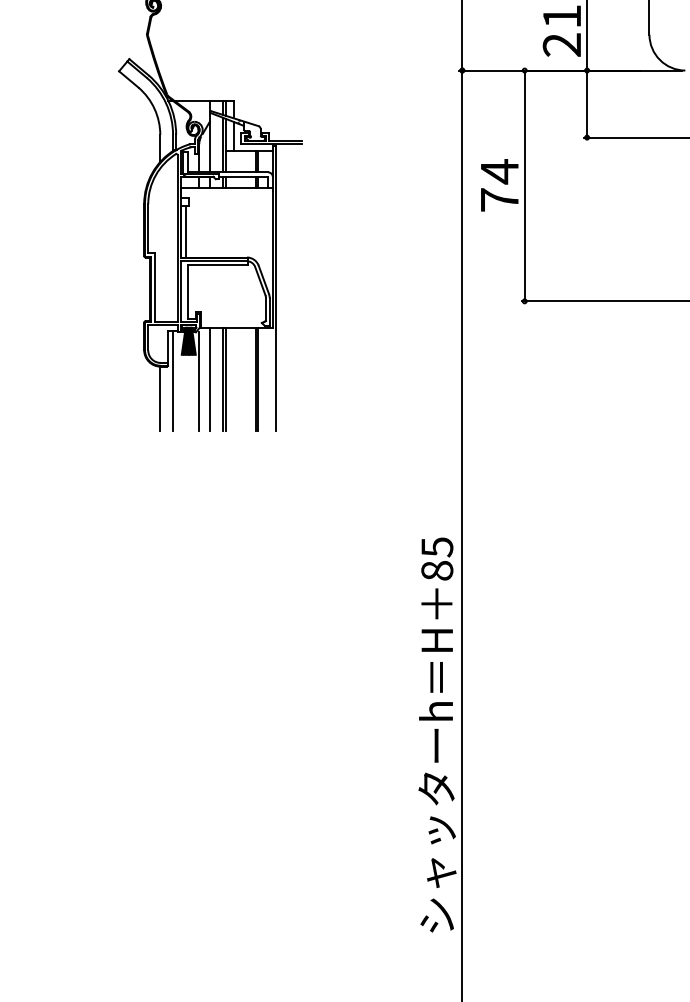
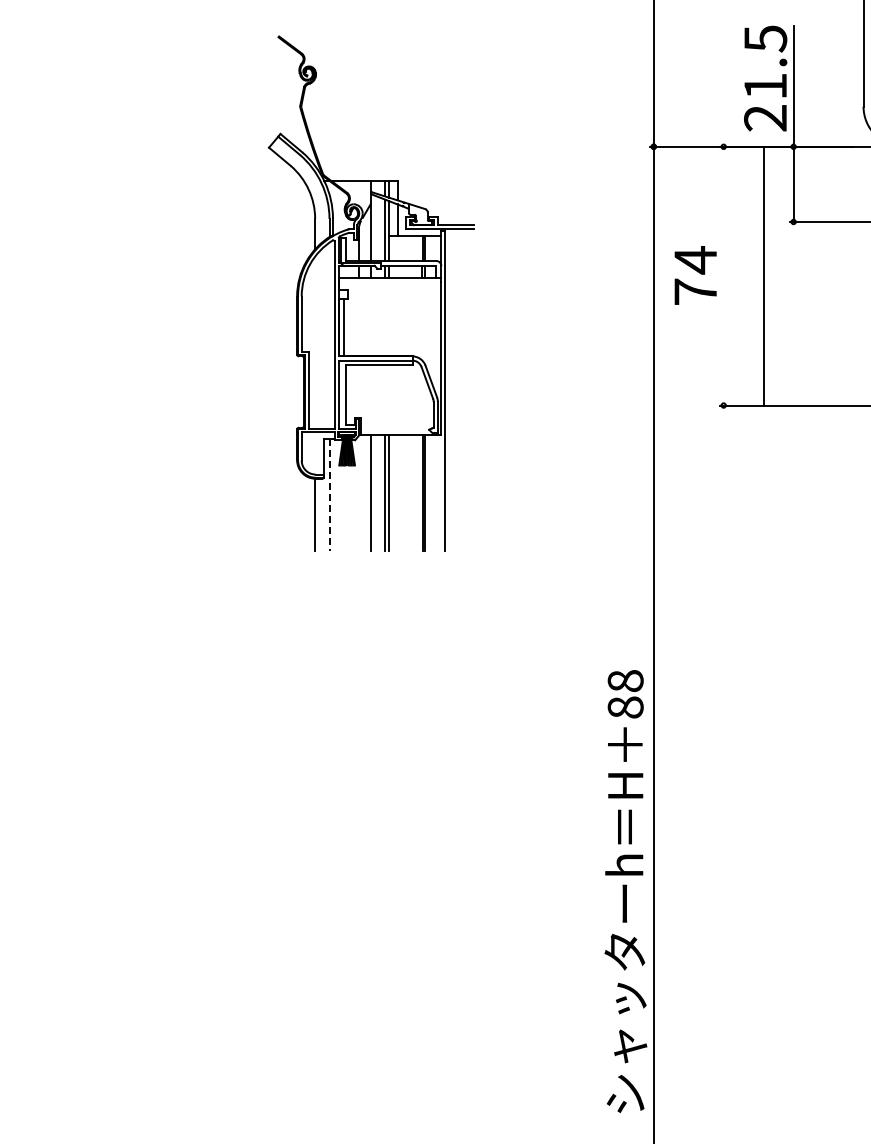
line: (524, 185) -> (763, 275), moved
line: (198, 380) -> (358, 494), removed
line: (173, 381) -> (329, 495), solid -> dashed
text: (437, 547) -> (625, 681), 85 -> 88

